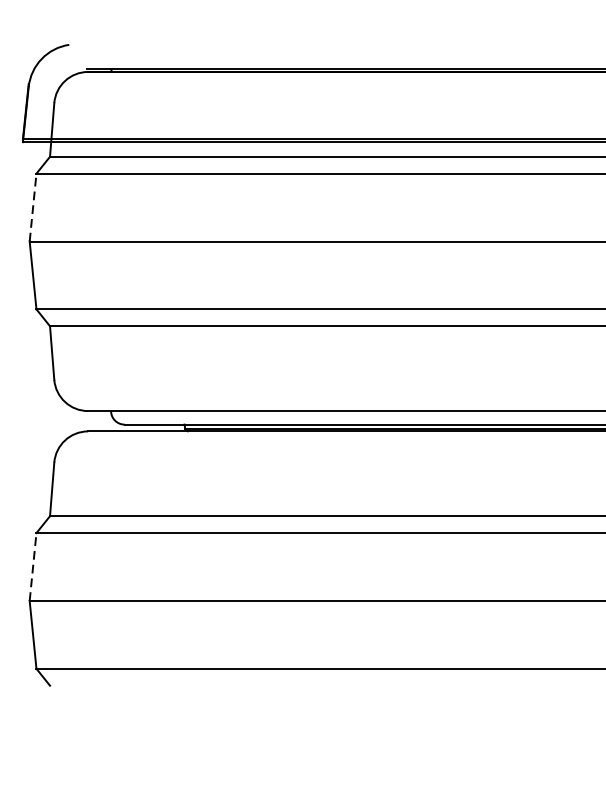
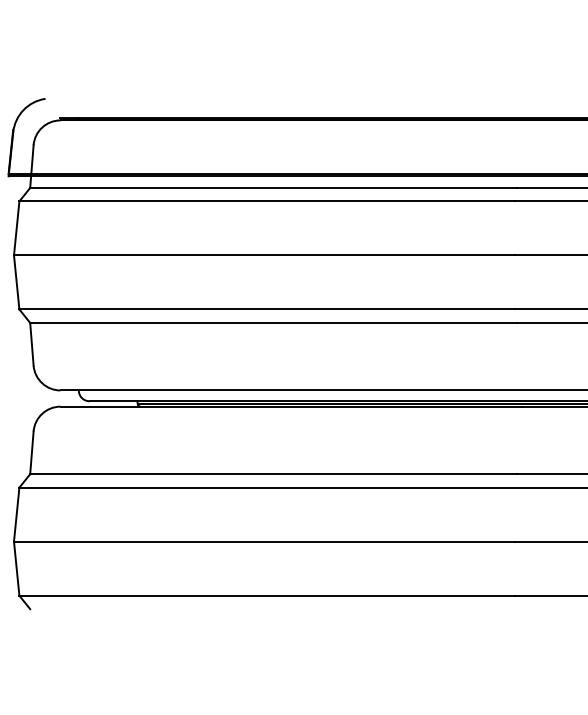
line: (32, 206) -> (16, 227), dashed -> solid
line: (32, 566) -> (16, 514), dashed -> solid

